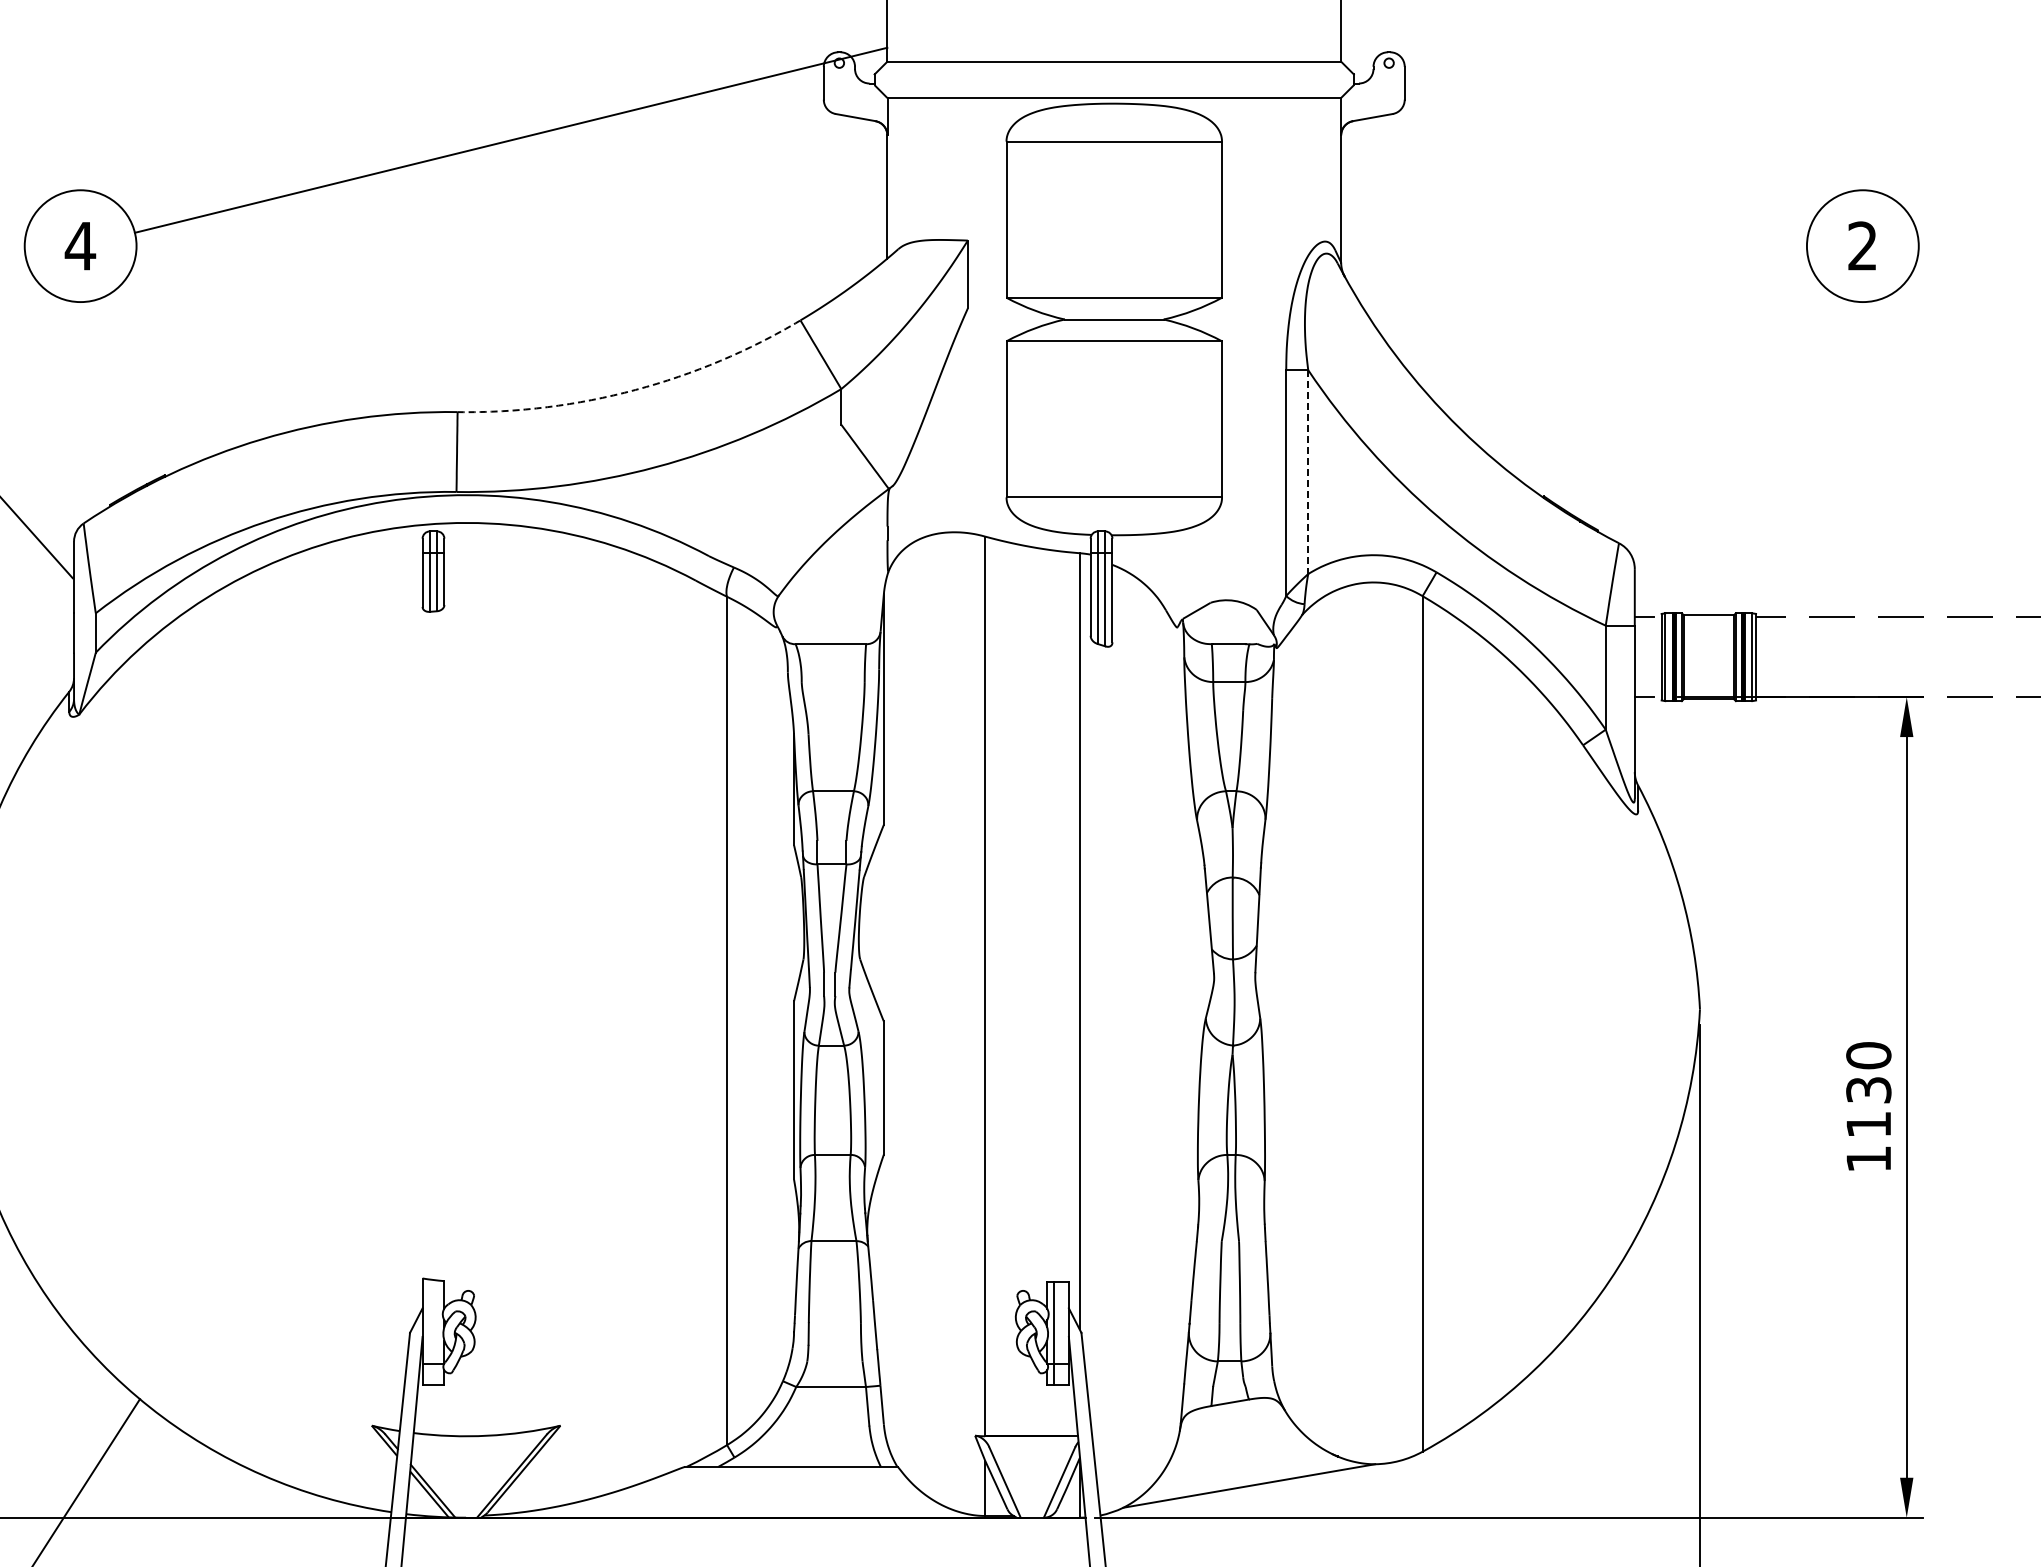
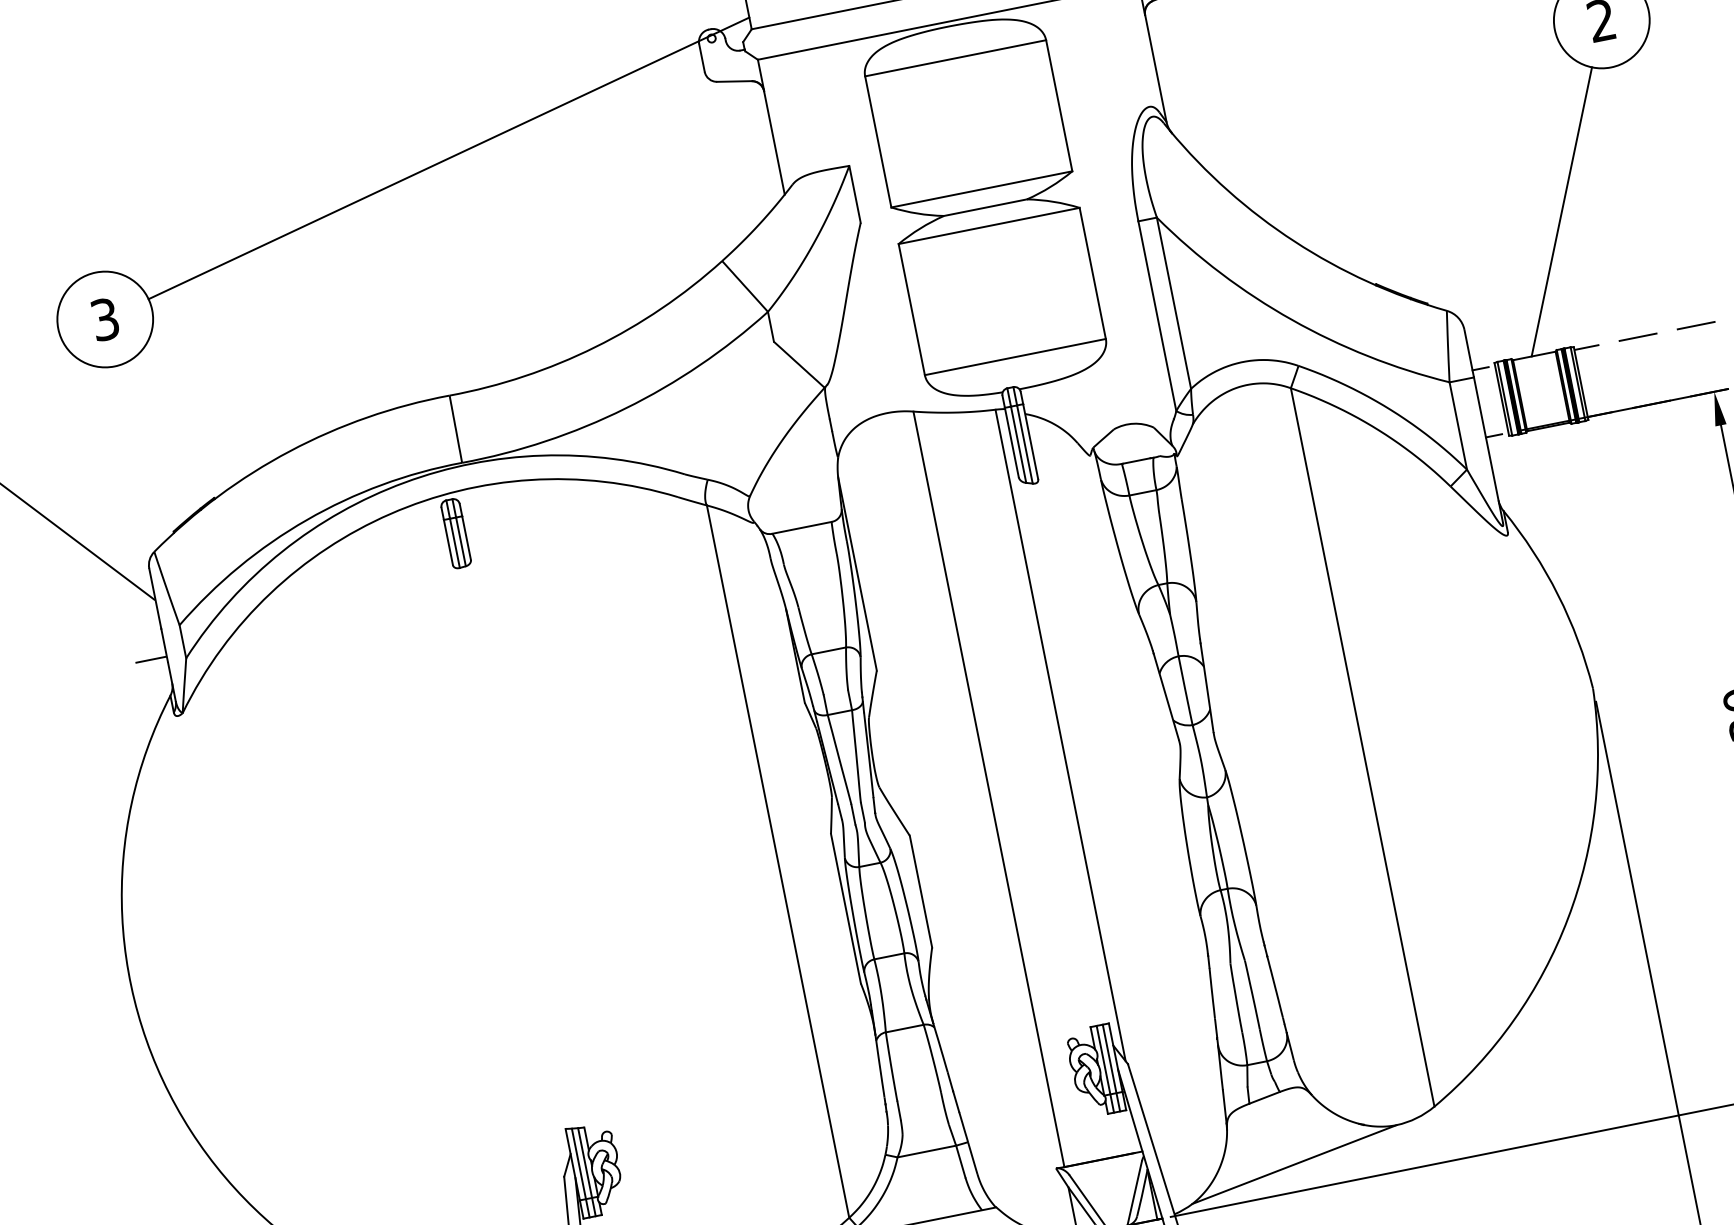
text: (80, 245) -> (105, 318), 4 -> 3
arc: (635, 389) -> (595, 346), dashed -> solid
line: (1772, 455) -> (1561, 211), added
line: (1308, 472) -> (1174, 303), dashed -> solid
line: (55, 646) -> (151, 659), added
line: (429, 1332) -> (580, 1173), added
line: (437, 1332) -> (587, 1171), added
line: (1061, 1333) -> (1111, 1067), added

